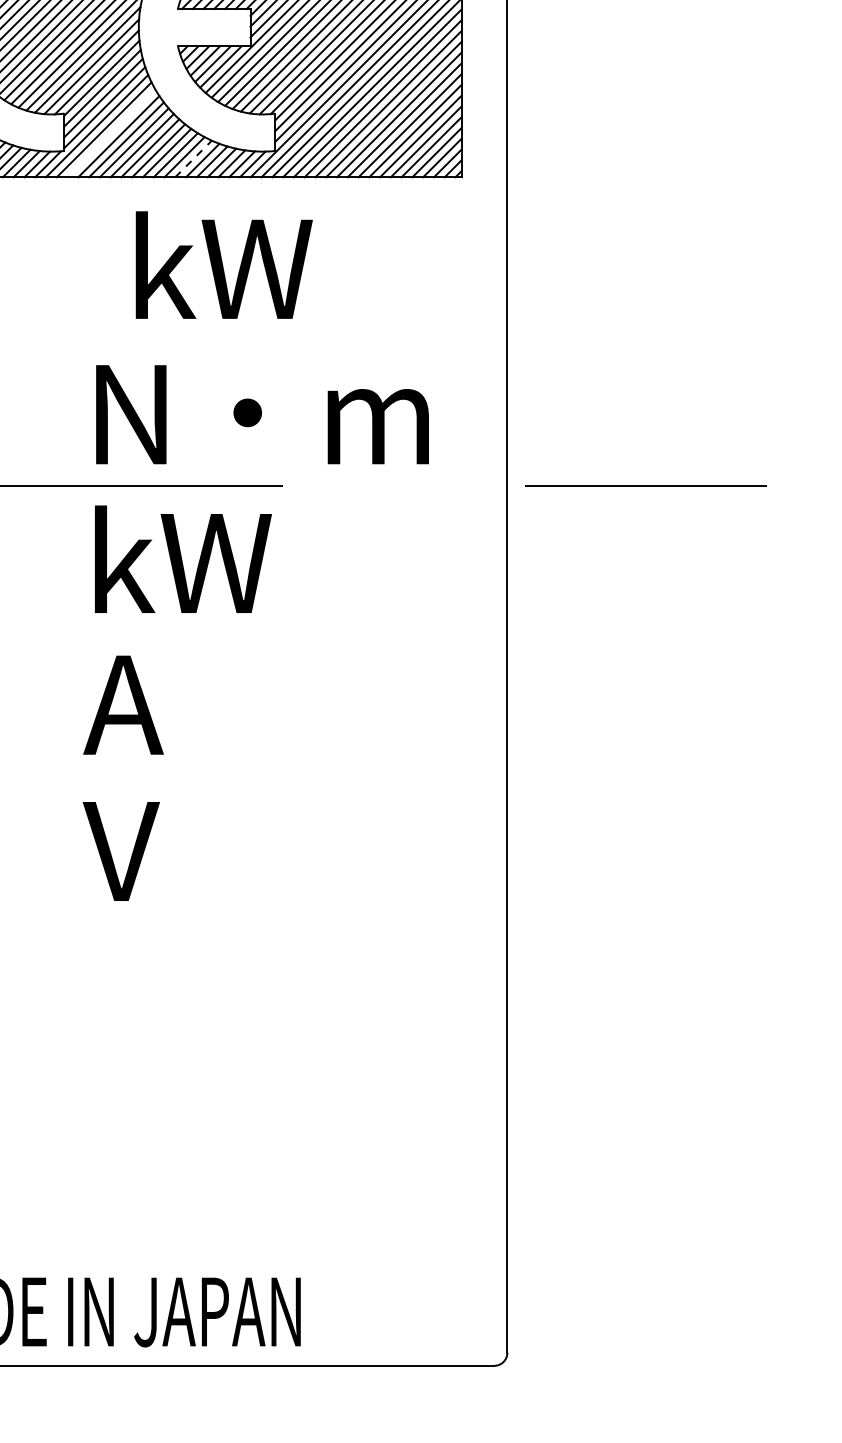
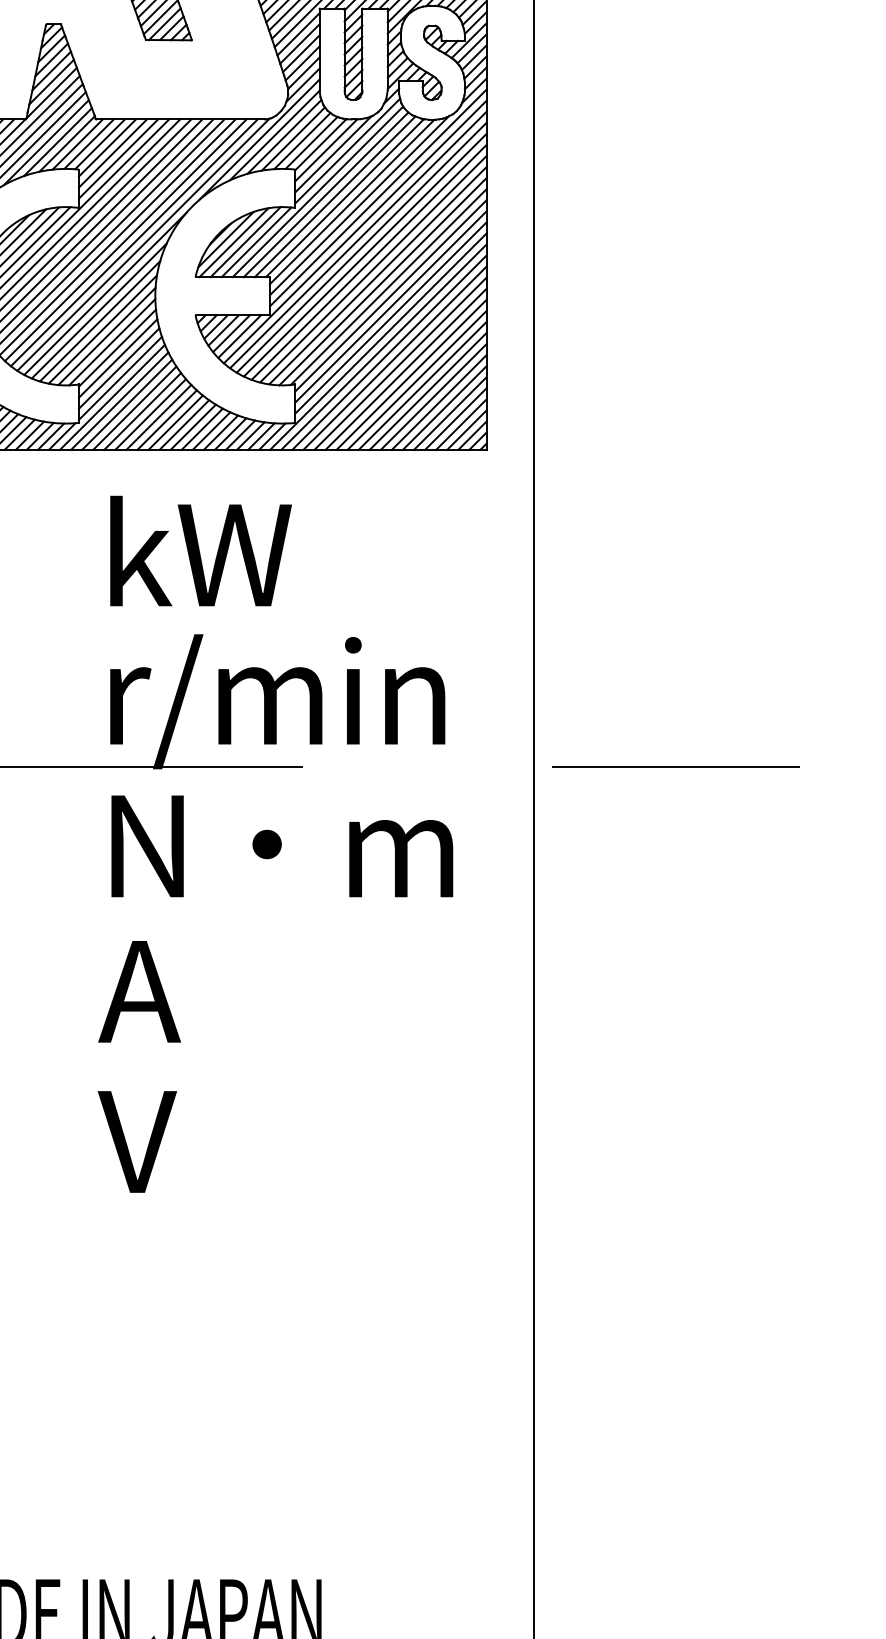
line: (111, 133) -> (127, 404), added
line: (193, 159) -> (211, 431), dashed -> solid
text: (223, 264) -> (200, 550), moved
text: (261, 422) -> (281, 701), N・m -> r/min
text: (261, 558) -> (281, 841), kW -> N・m

